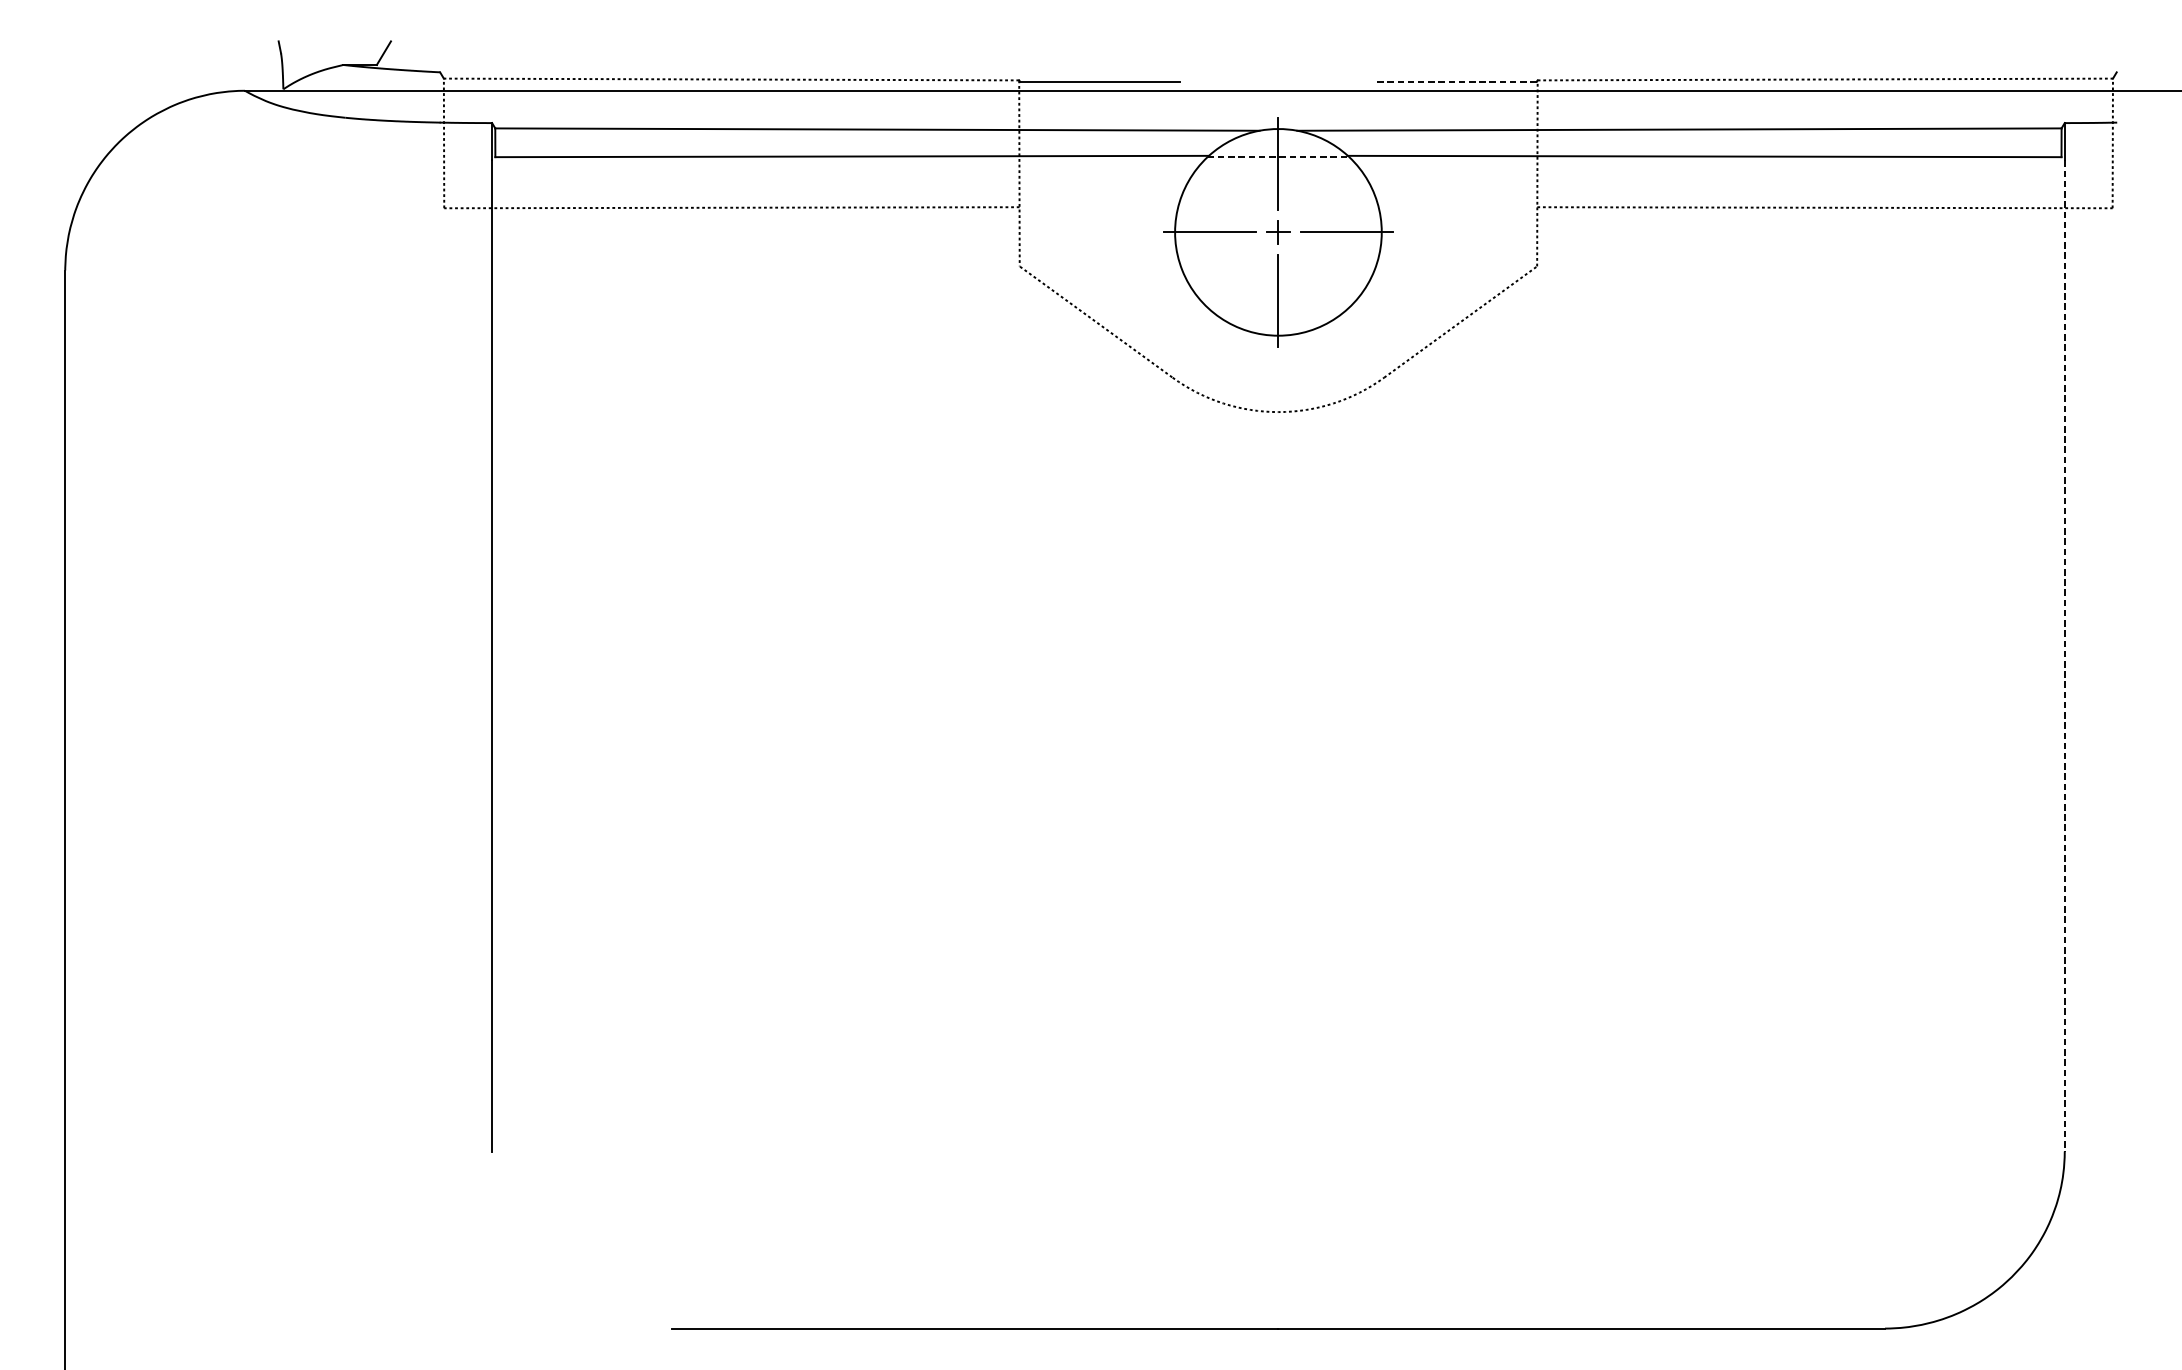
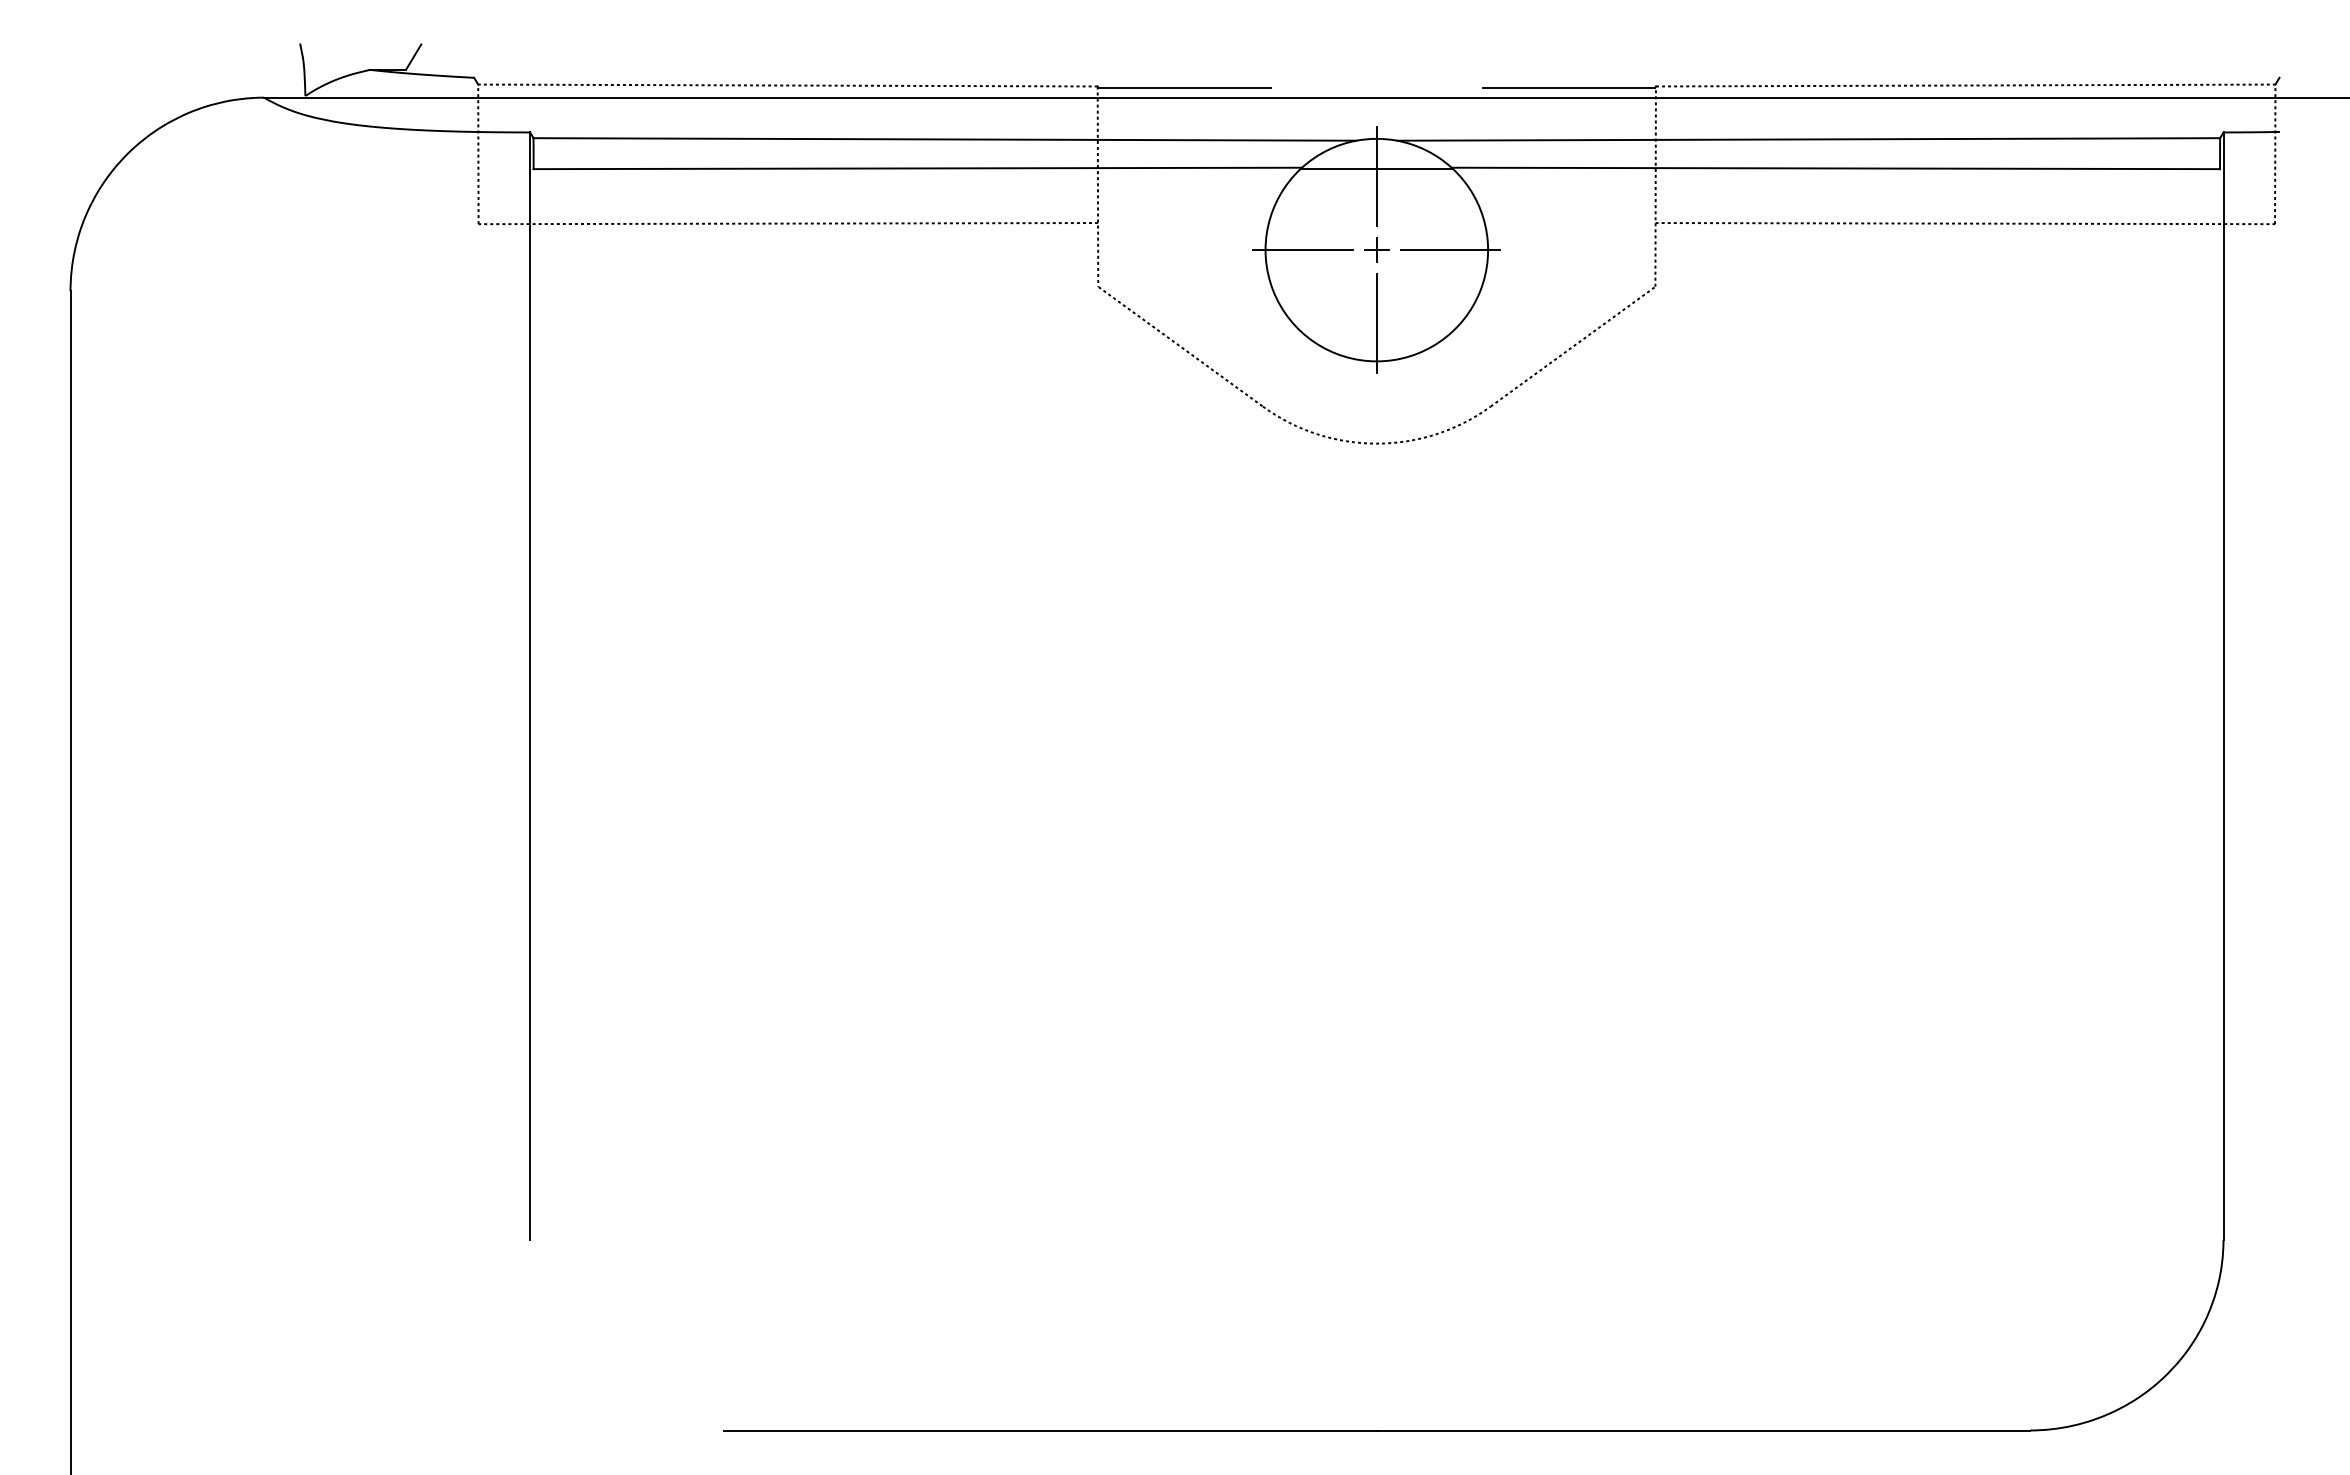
line: (1456, 82) -> (1568, 88), dashed -> solid
line: (1279, 156) -> (1377, 168), dashed -> solid
line: (2064, 656) -> (2223, 706), dashed -> solid

